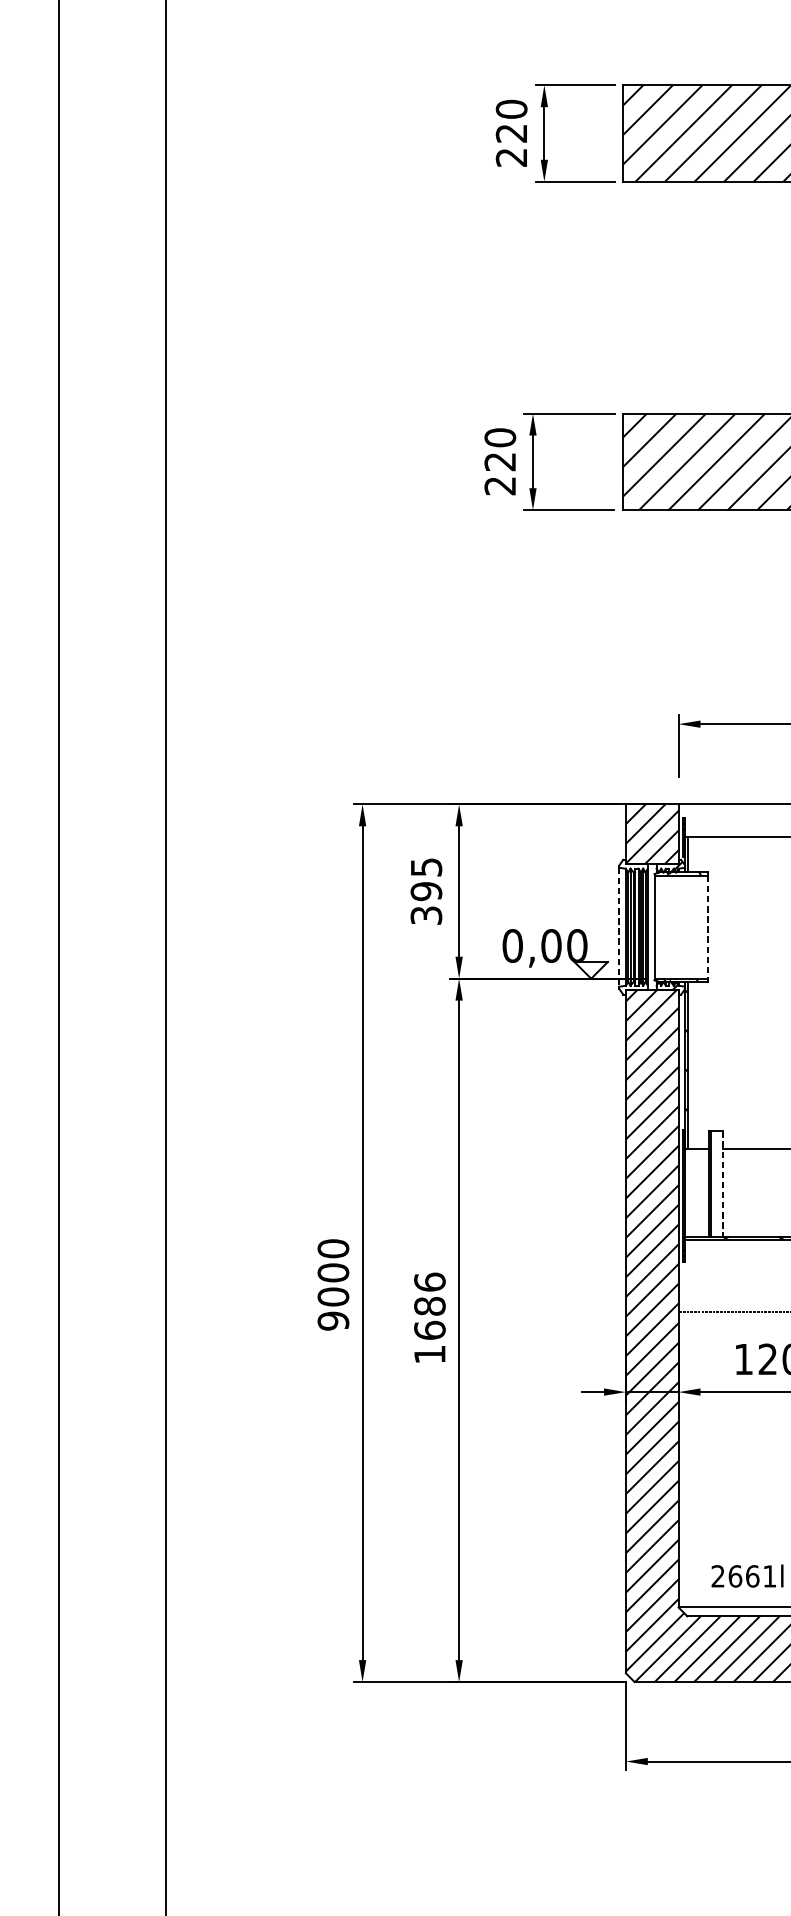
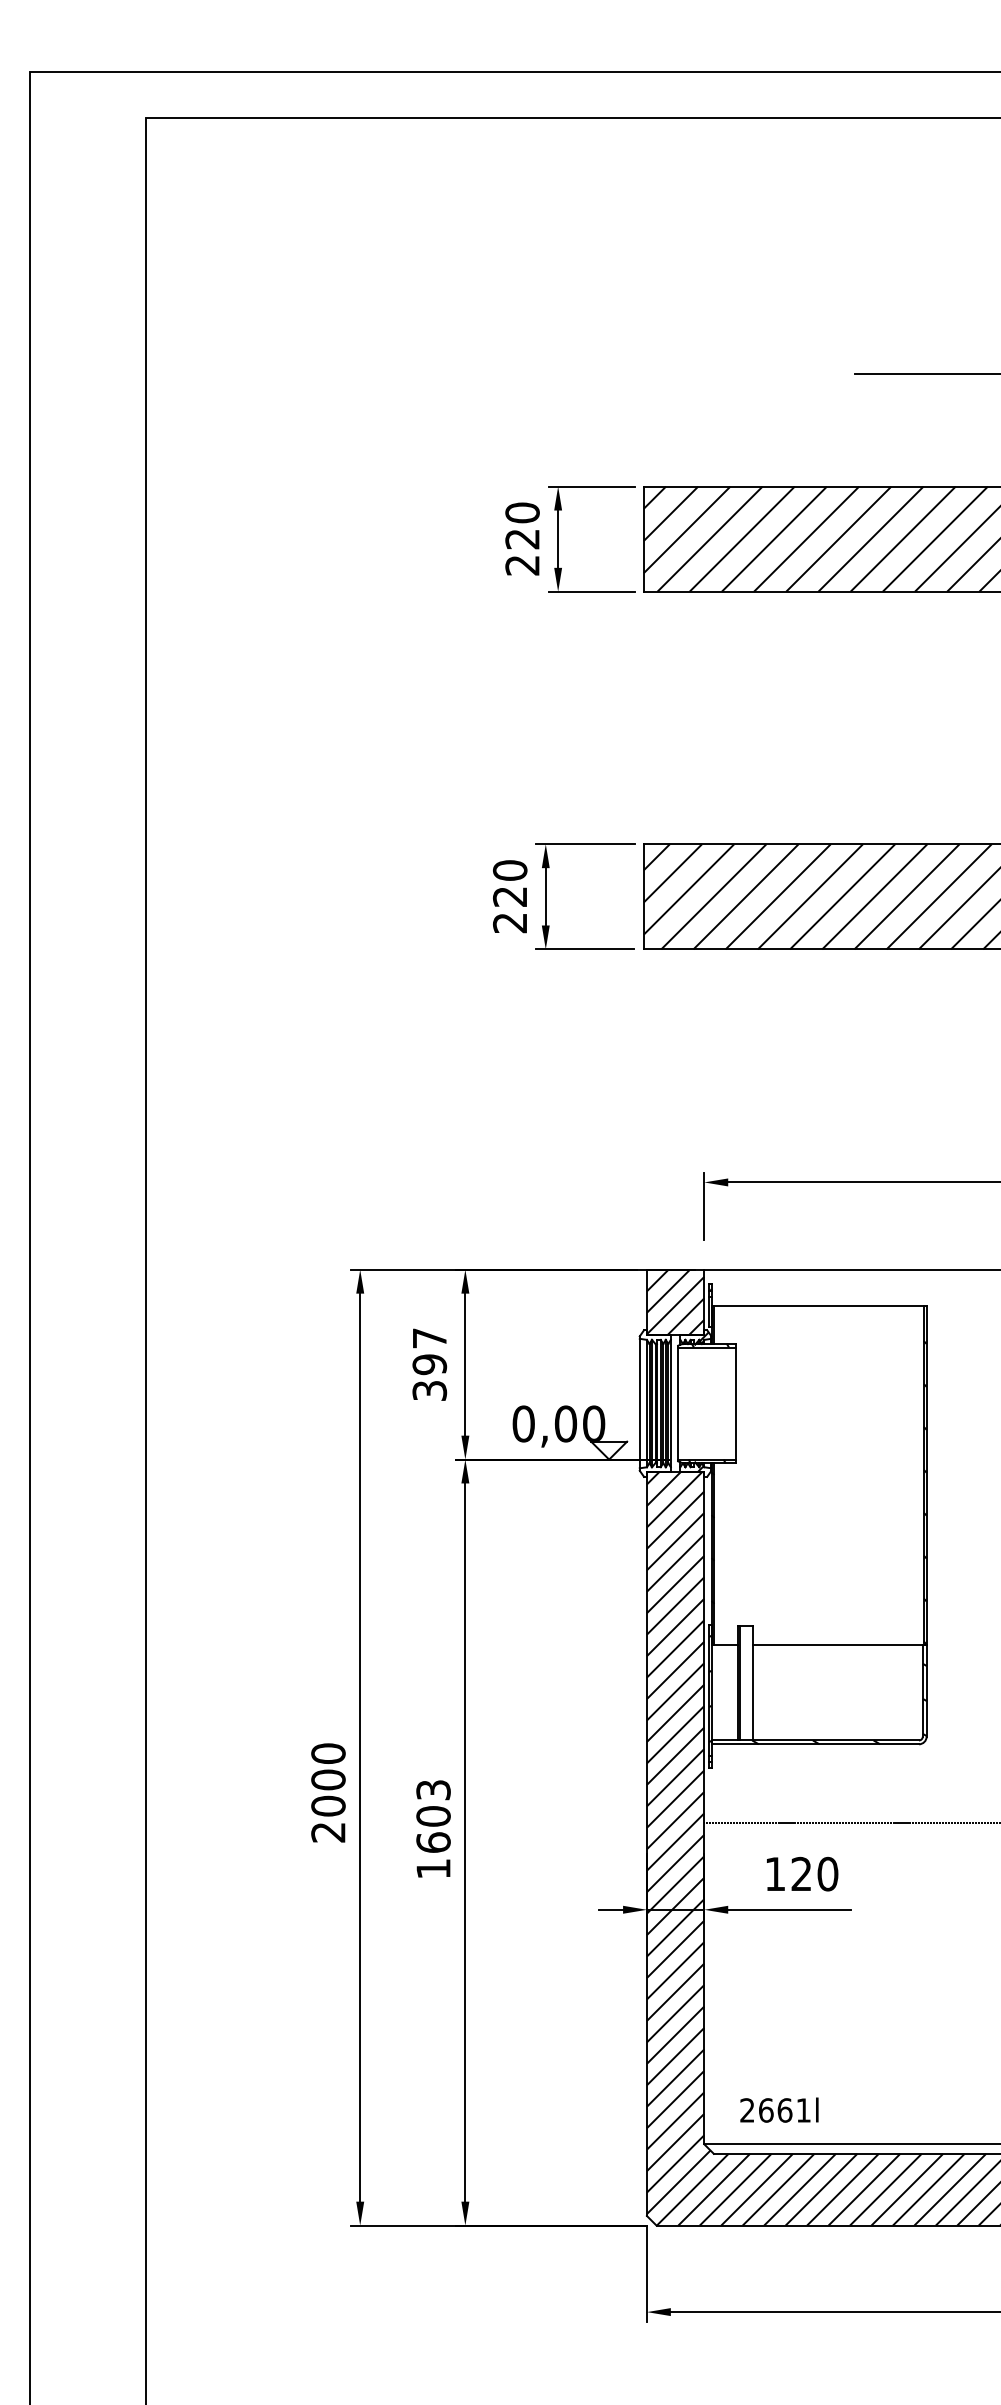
text: (427, 867) -> (430, 1338), 395 -> 397
line: (619, 927) -> (639, 1403), dashed -> solid
line: (707, 928) -> (735, 1404), dashed -> solid
line: (723, 1184) -> (753, 1683), dashed -> solid
text: (429, 1293) -> (433, 1802), 1686 -> 1603
text: (333, 1321) -> (328, 1832), 9000 -> 2000

